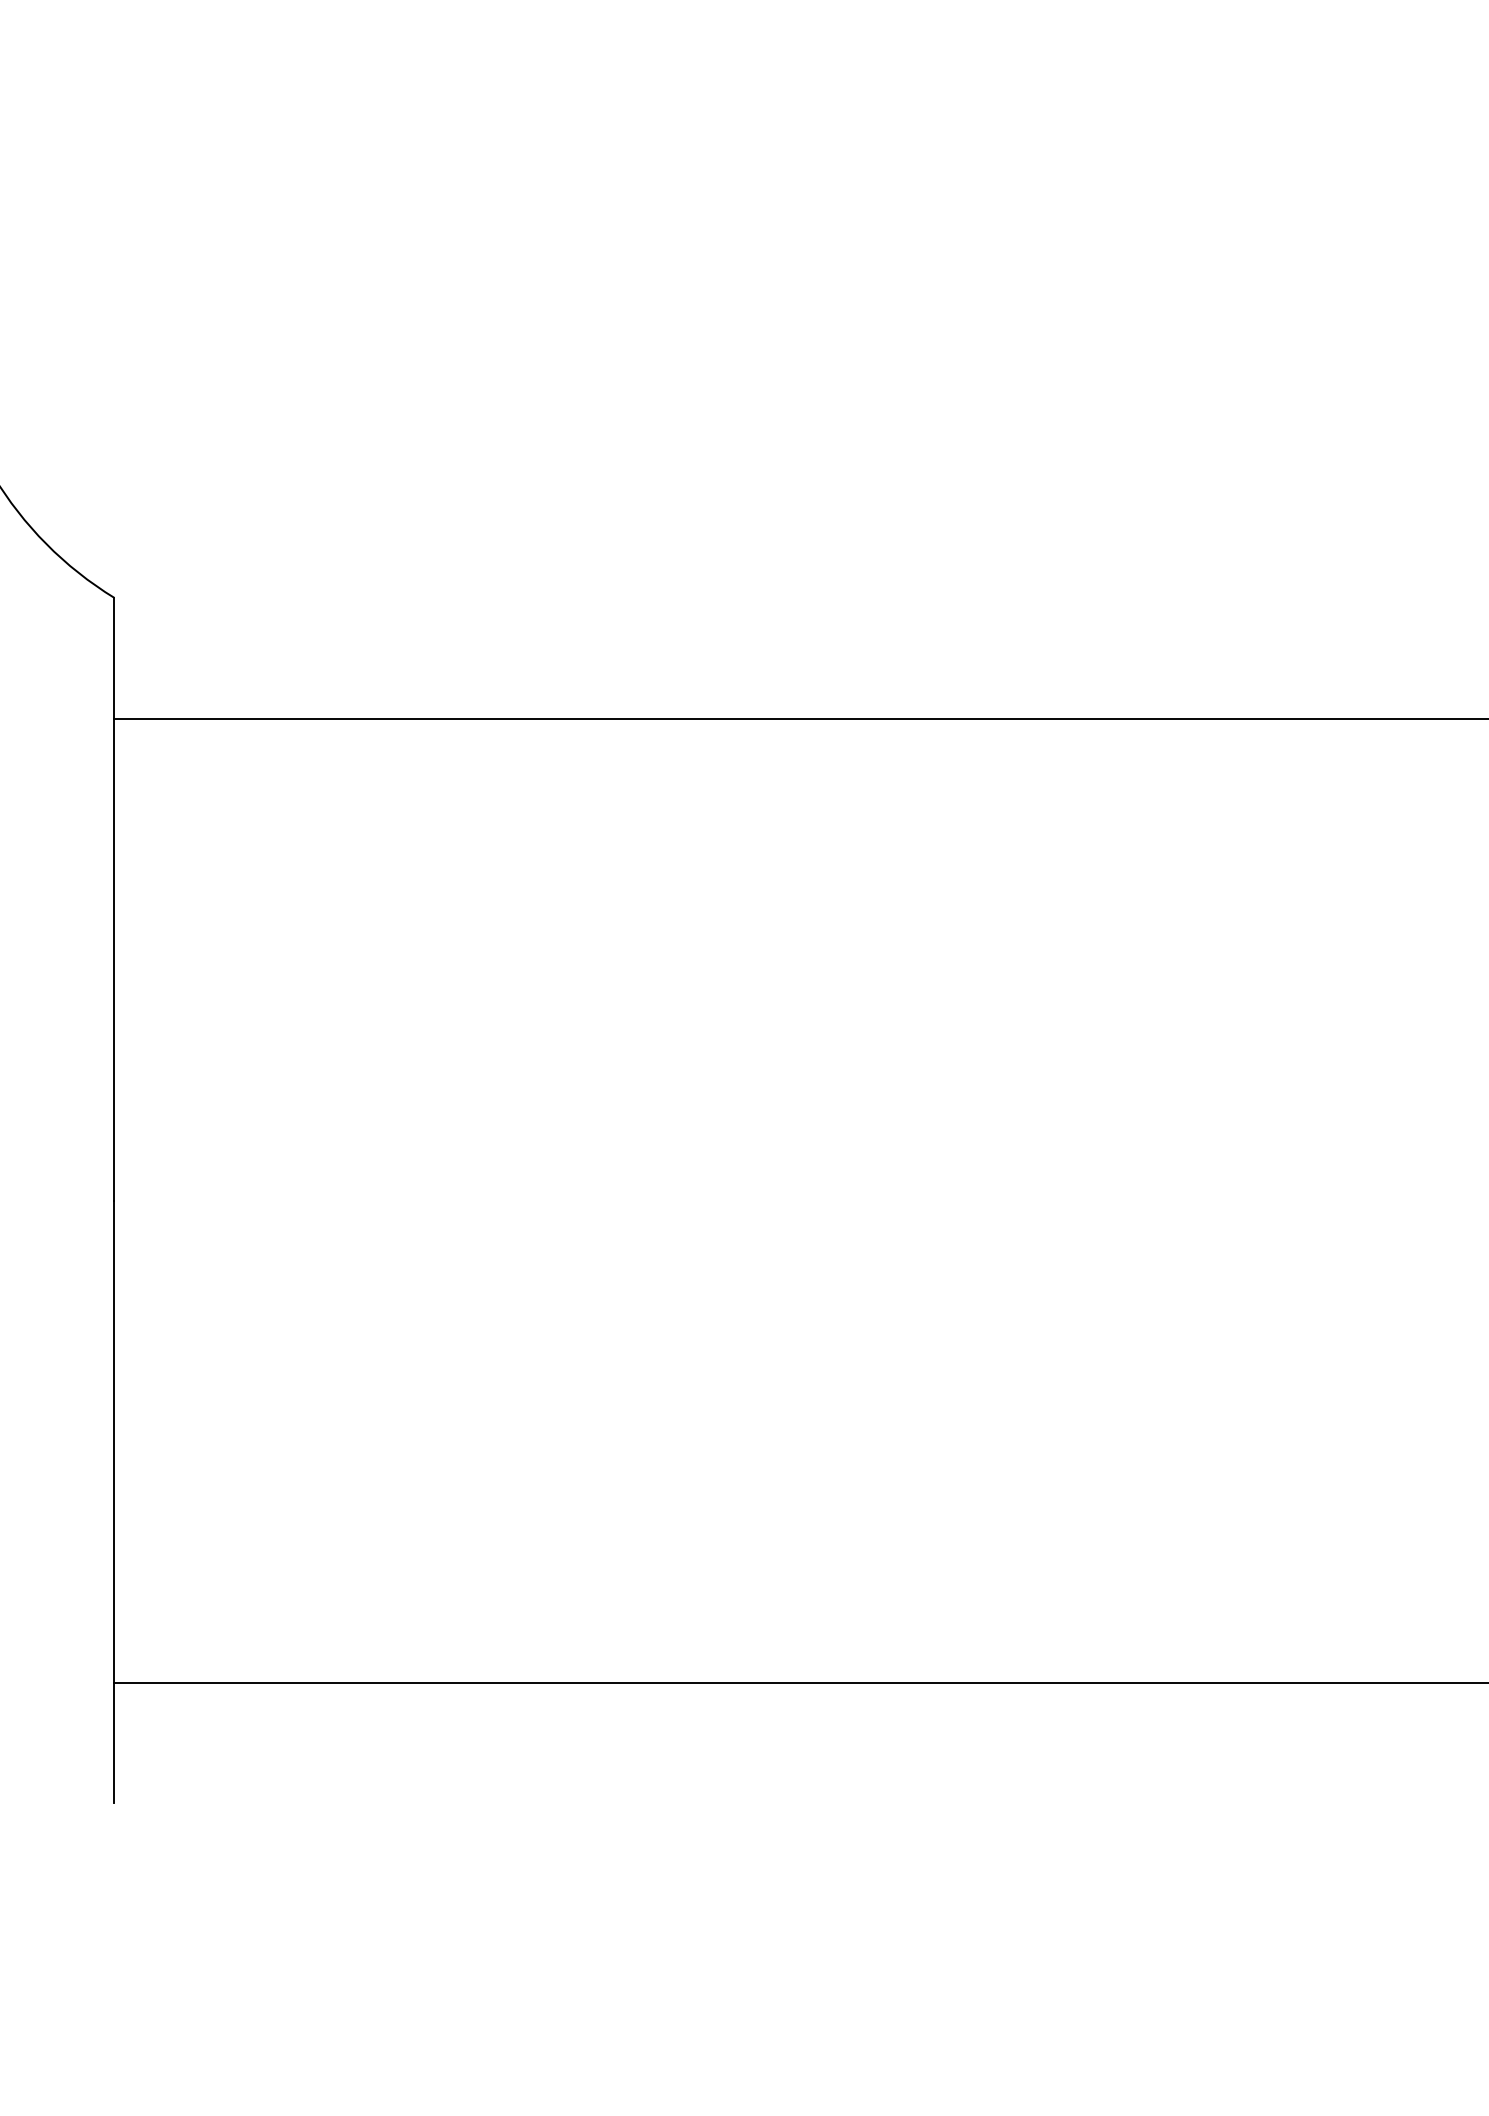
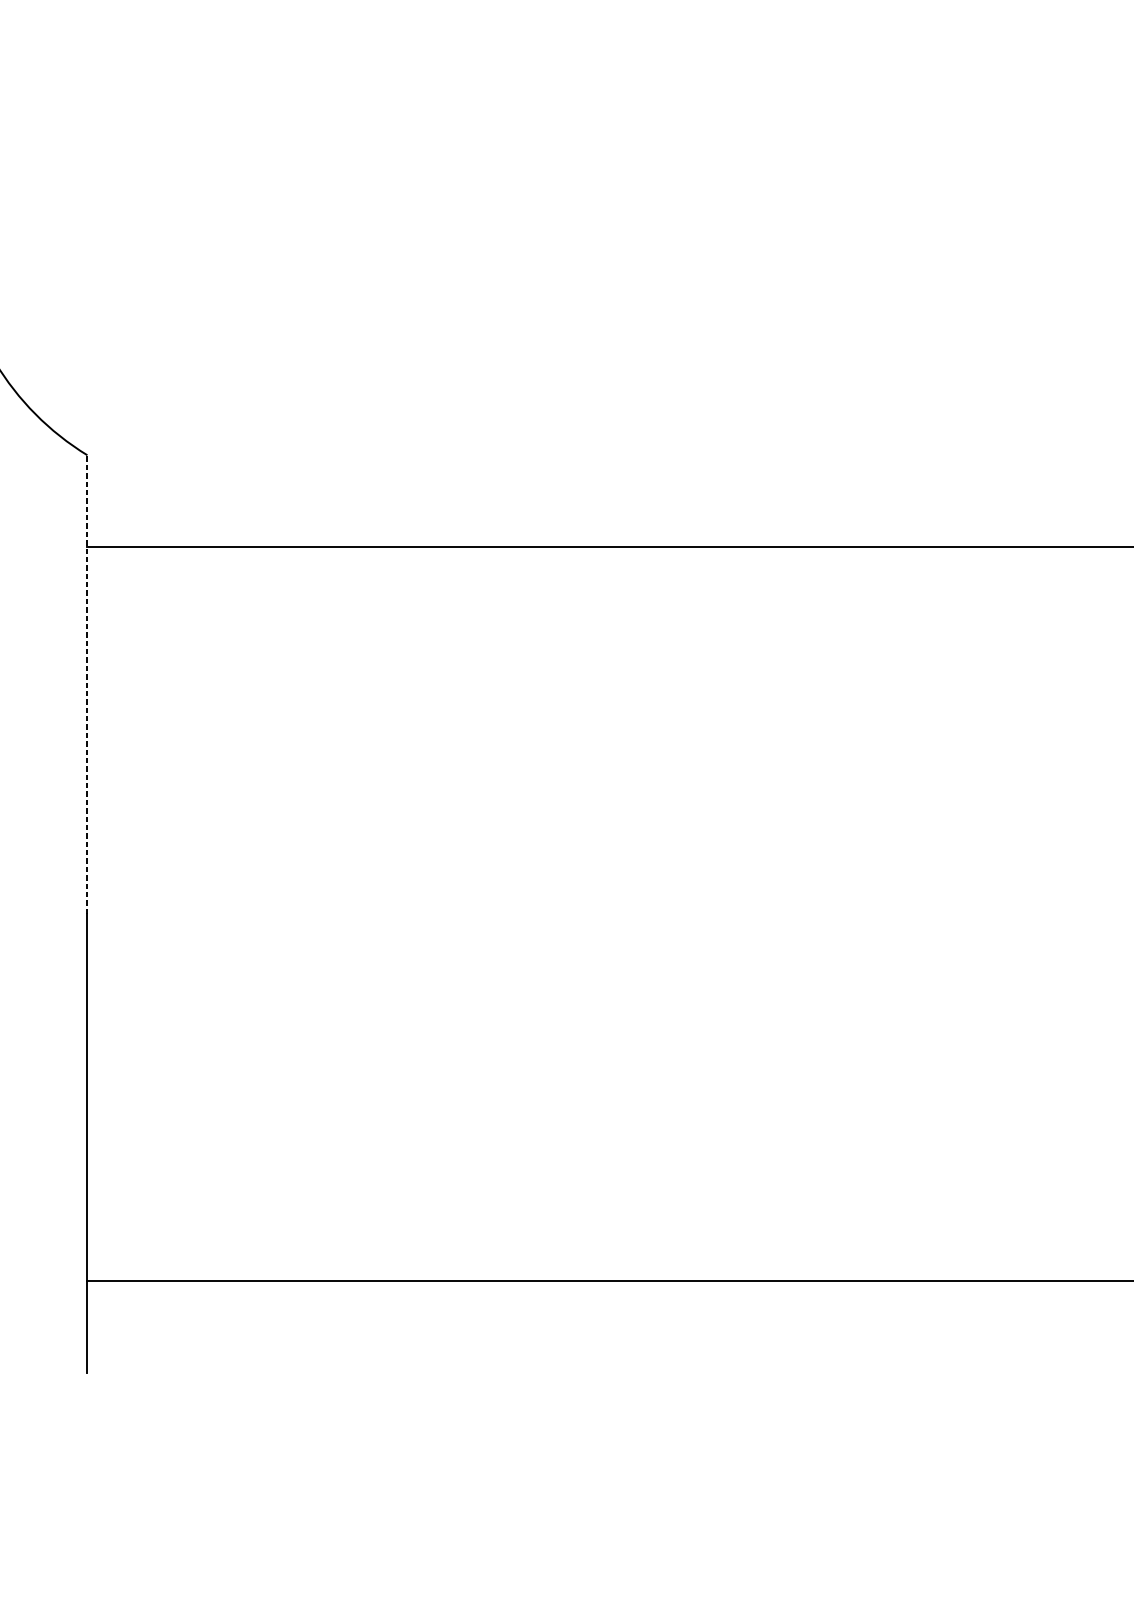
line: (114, 898) -> (87, 684), solid -> dashed

